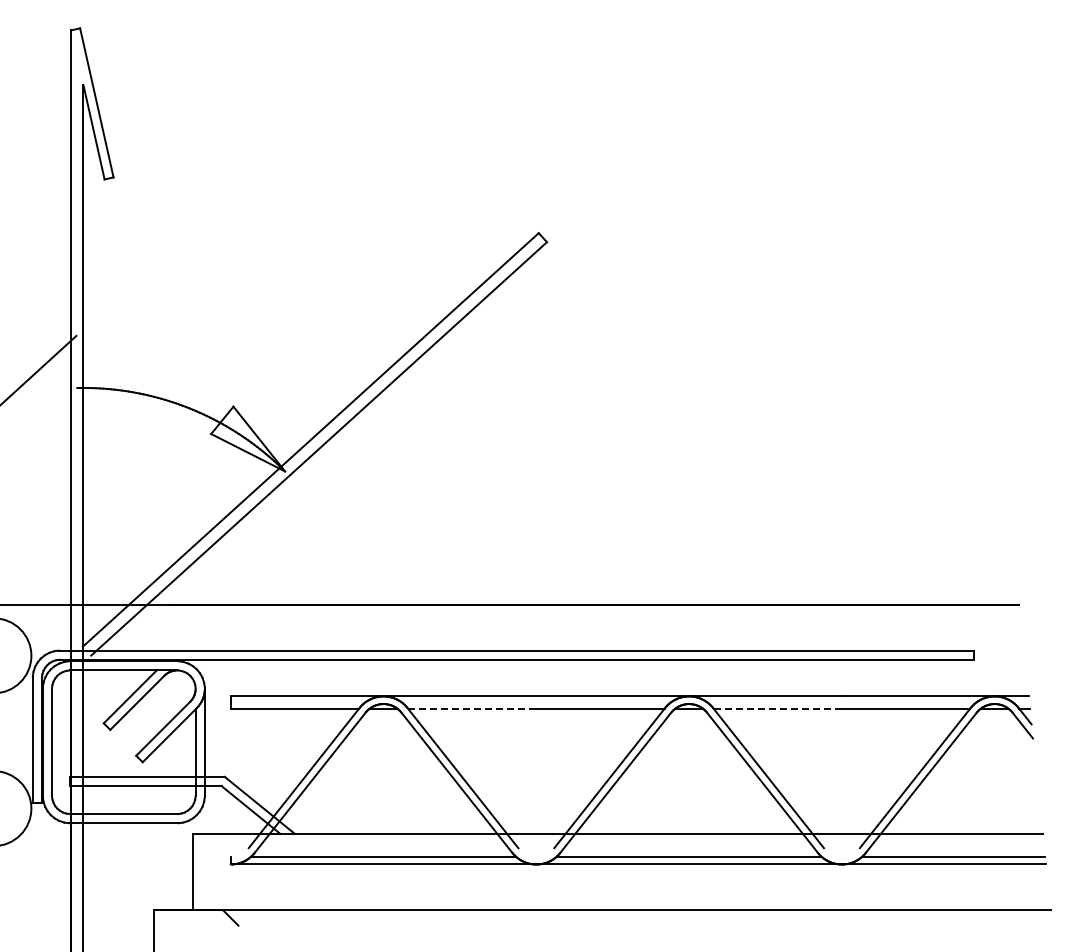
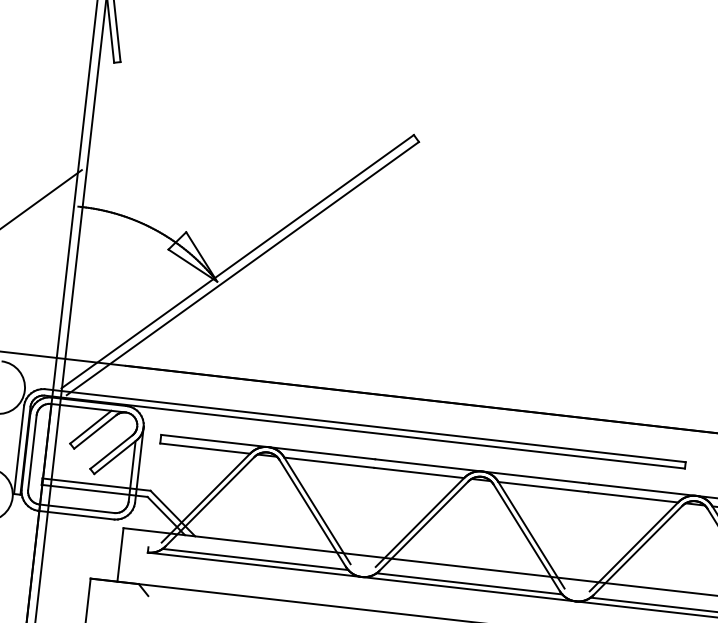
line: (471, 708) -> (328, 462), dashed -> solid
line: (777, 708) -> (543, 486), dashed -> solid

